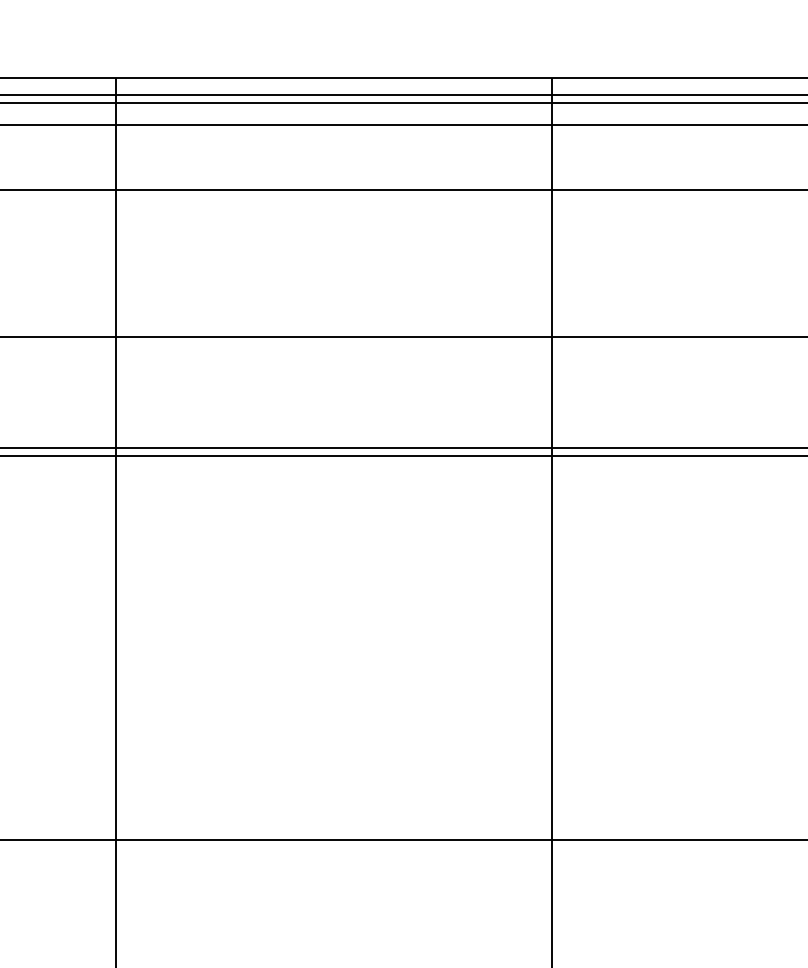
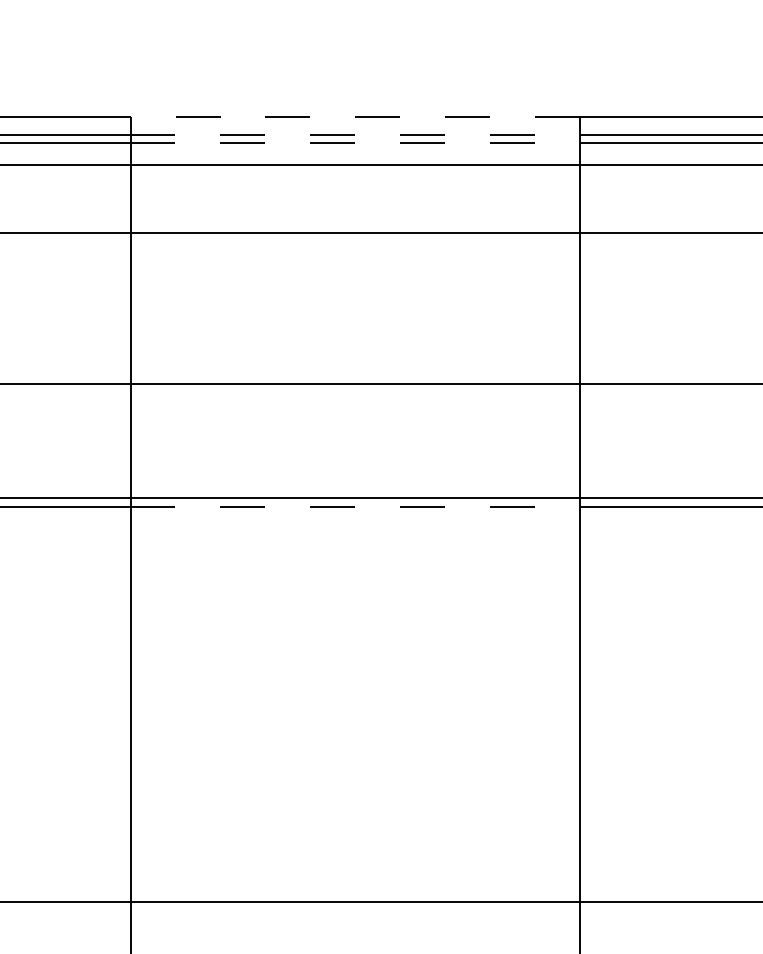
line: (333, 77) -> (354, 116), solid -> dashed
line: (334, 95) -> (355, 135), solid -> dashed
line: (334, 103) -> (355, 143), solid -> dashed
line: (334, 456) -> (355, 507), solid -> dashed

